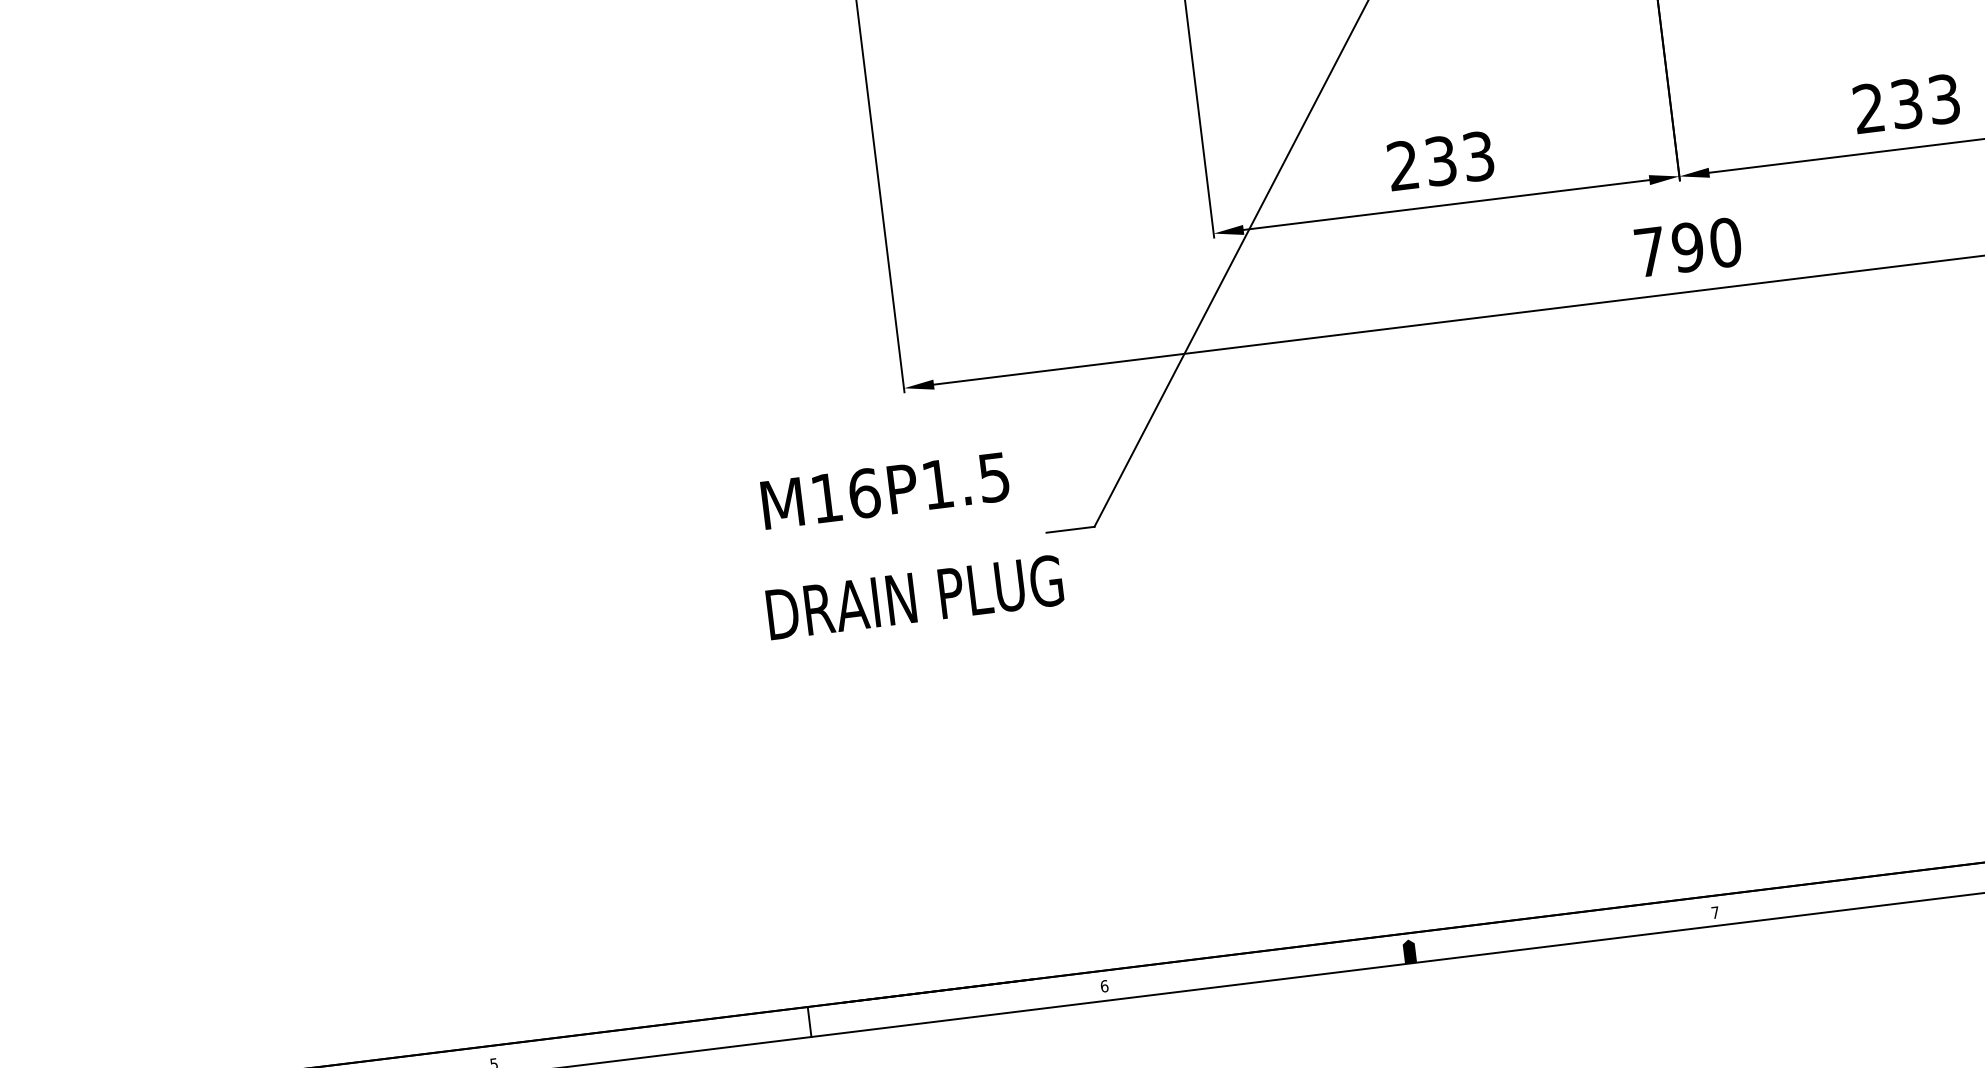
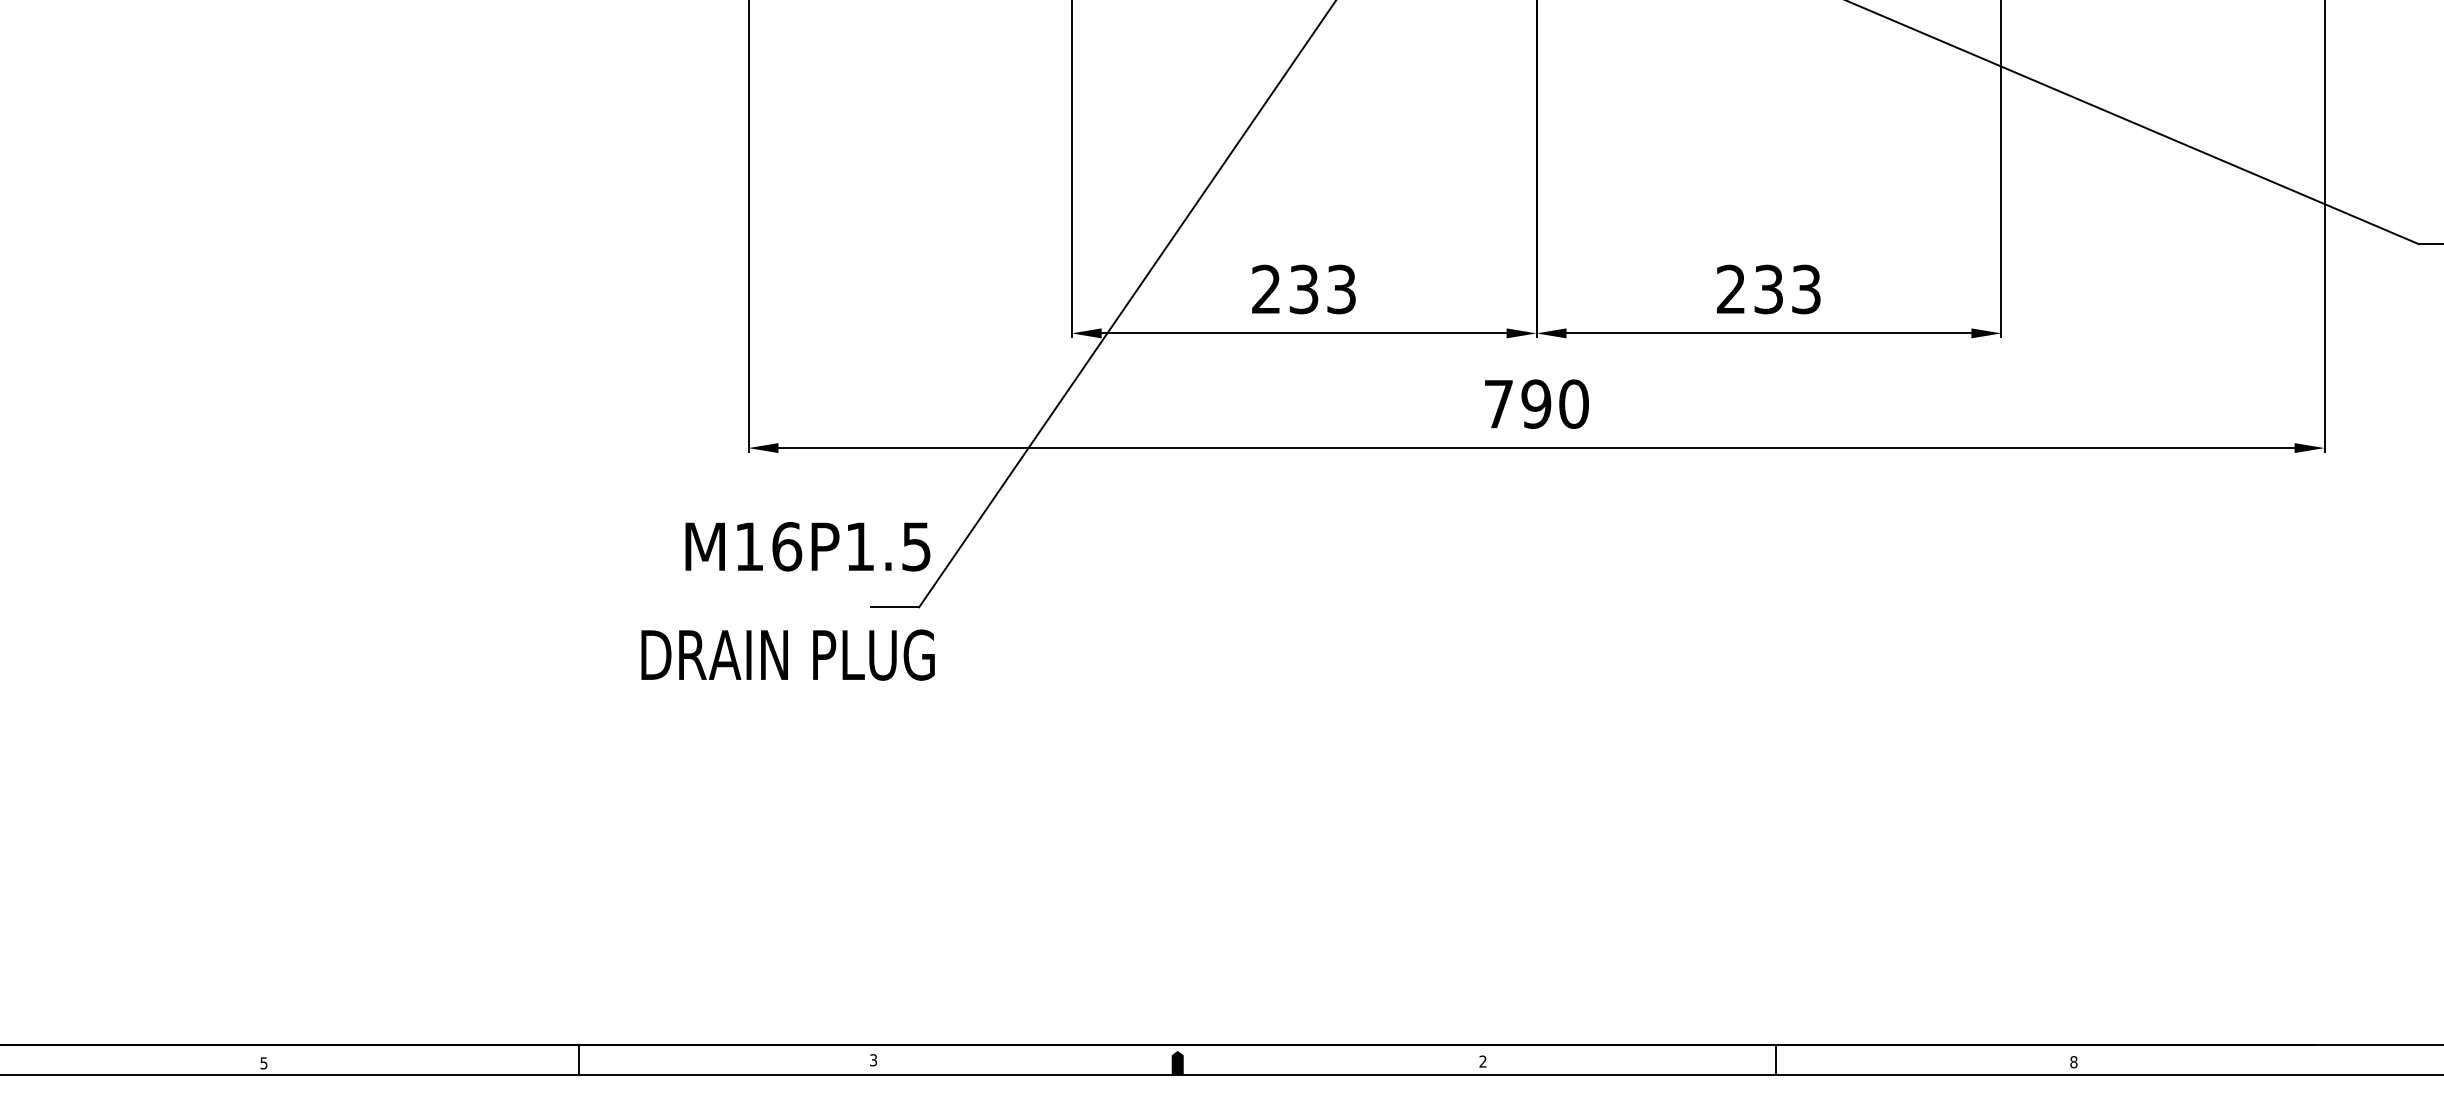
text: (884, 490) -> (807, 546), moved
text: (914, 596) -> (787, 654), moved
text: (1714, 912) -> (1482, 1061), 7 -> 2
text: (1104, 986) -> (873, 1060), 6 -> 3

